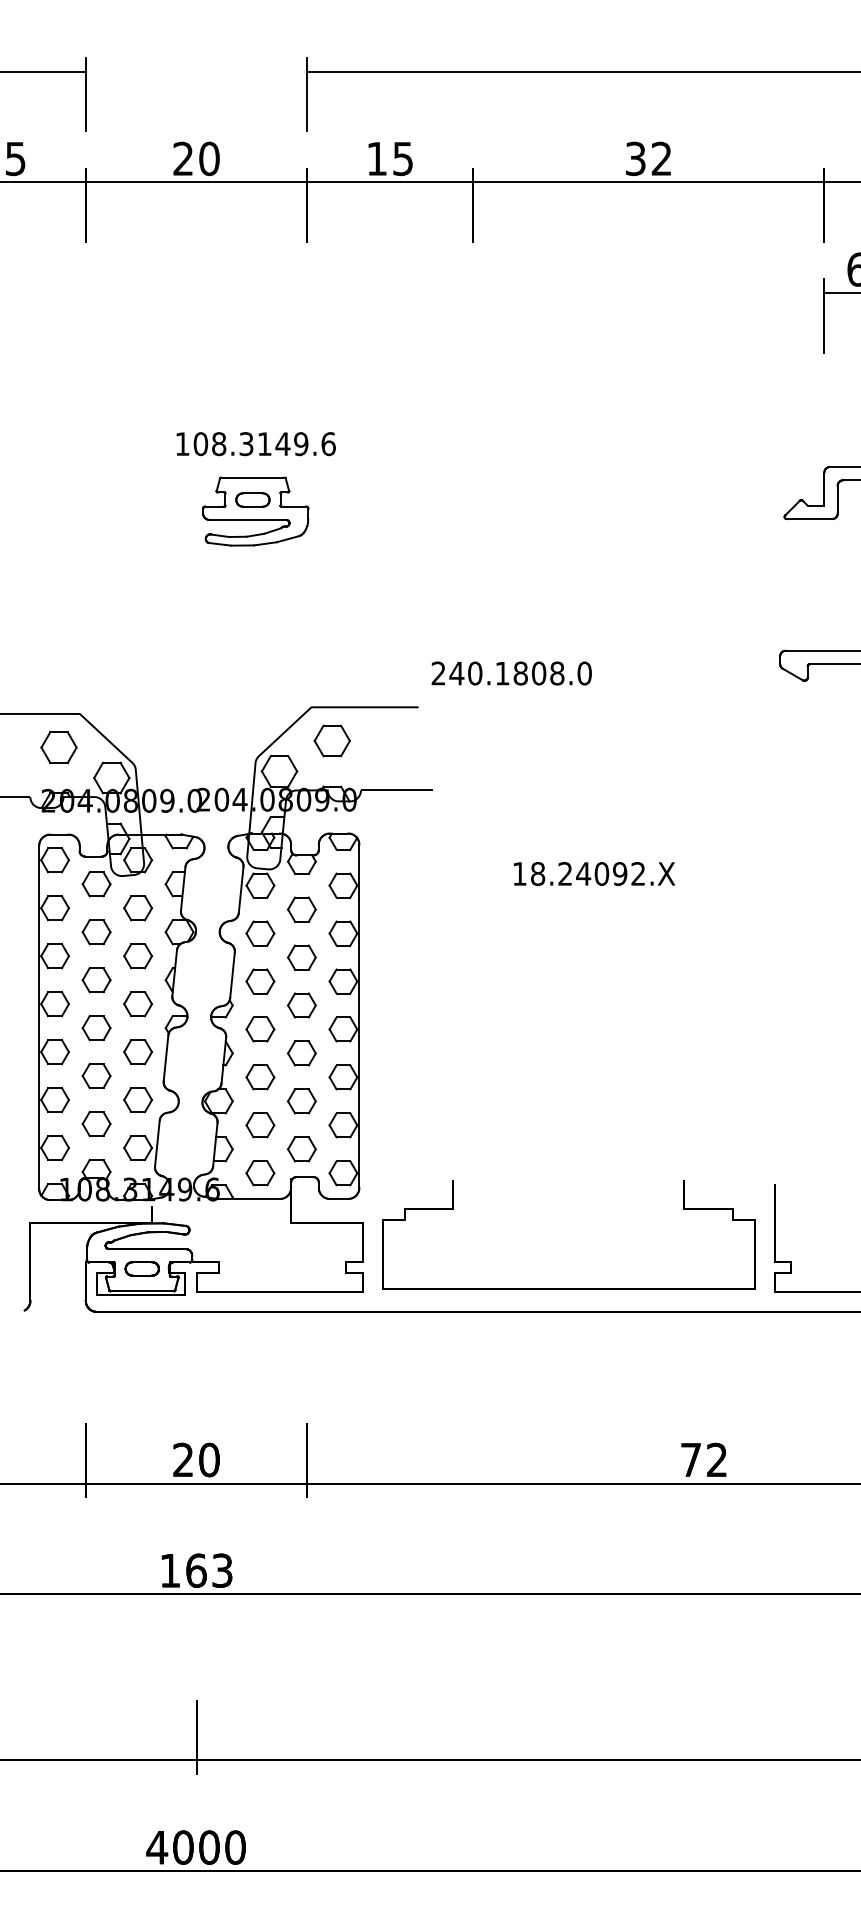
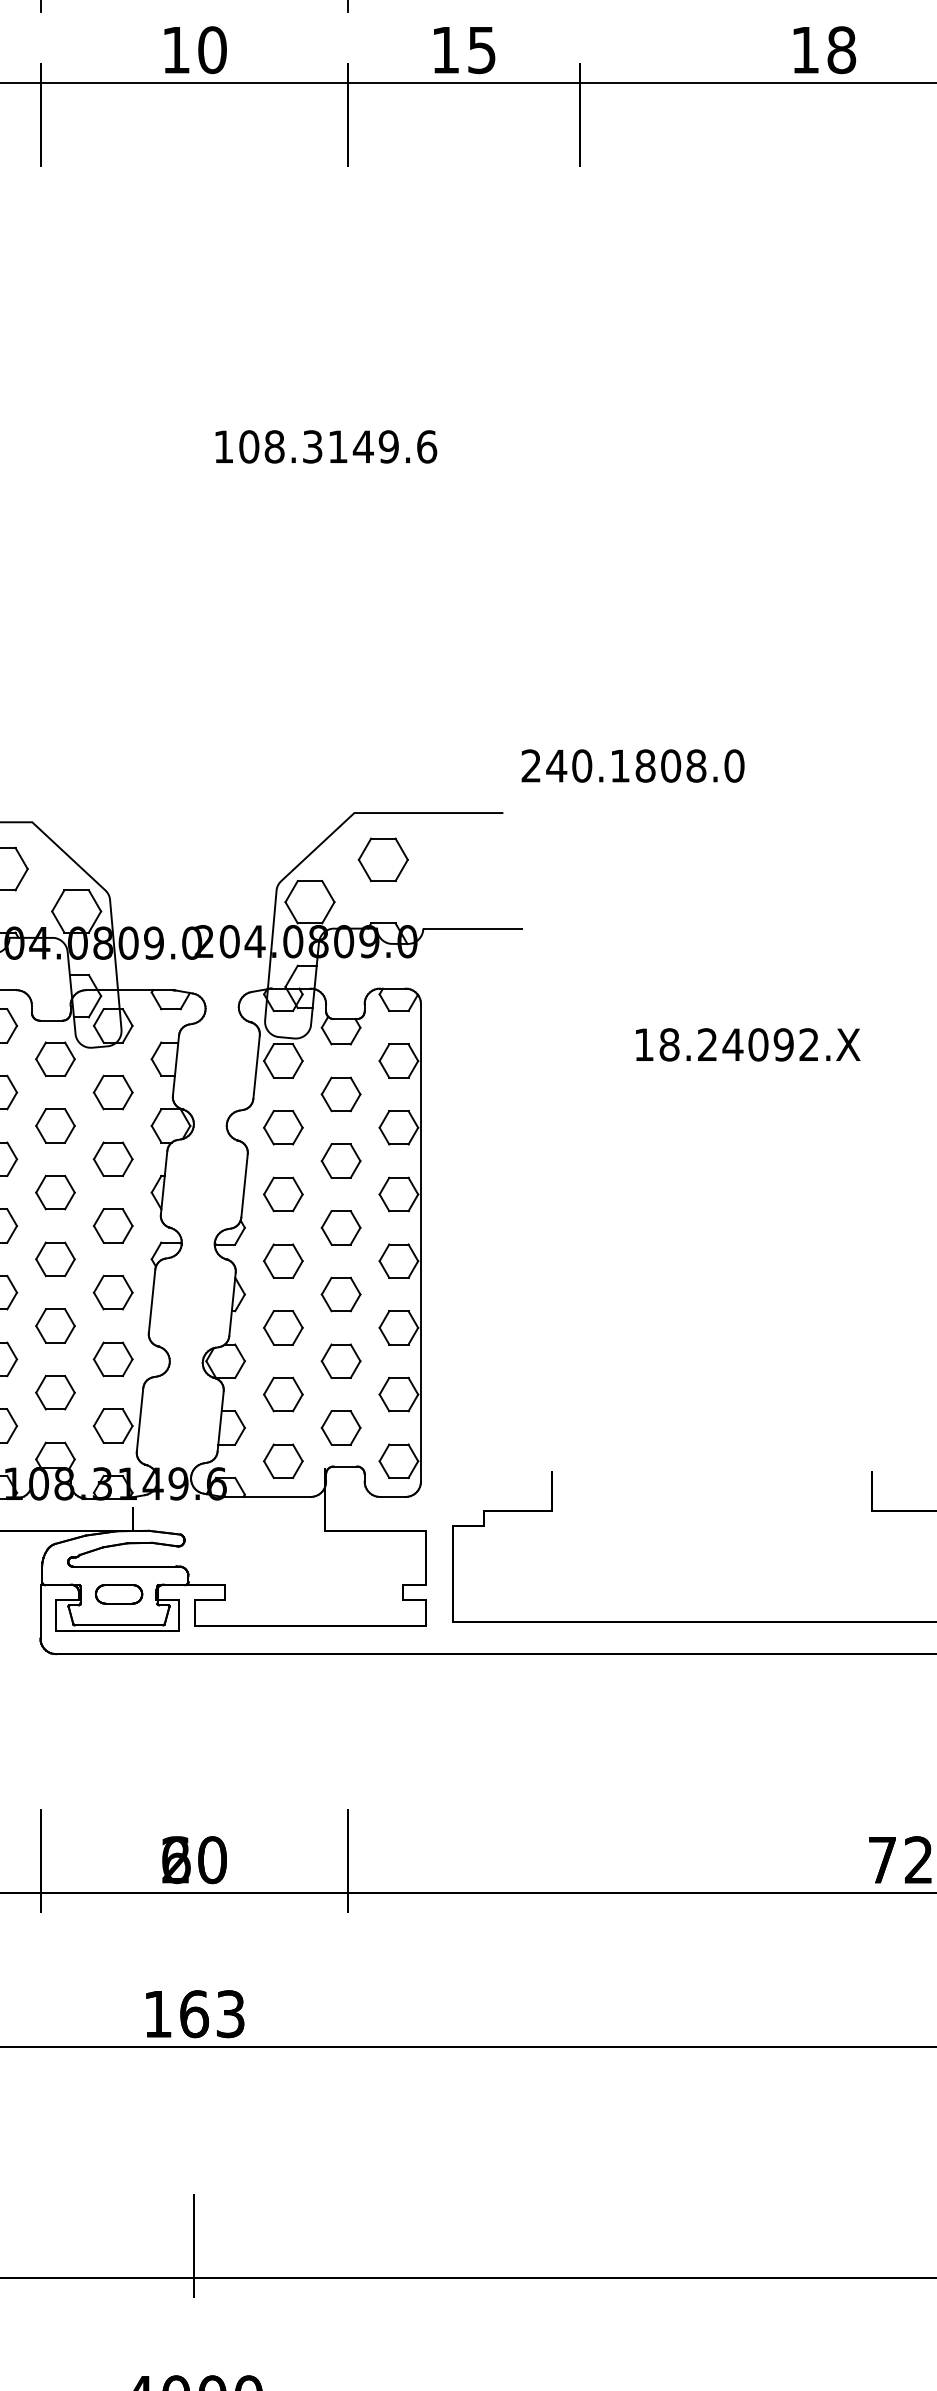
text: (182, 158) -> (174, 49), 20 -> 10
text: (648, 158) -> (823, 49), 32 -> 18
text: (255, 444) -> (325, 447), moved
part: (255, 511) -> (276, 540), removed
text: (183, 1459) -> (176, 1859), 20 -> 60

